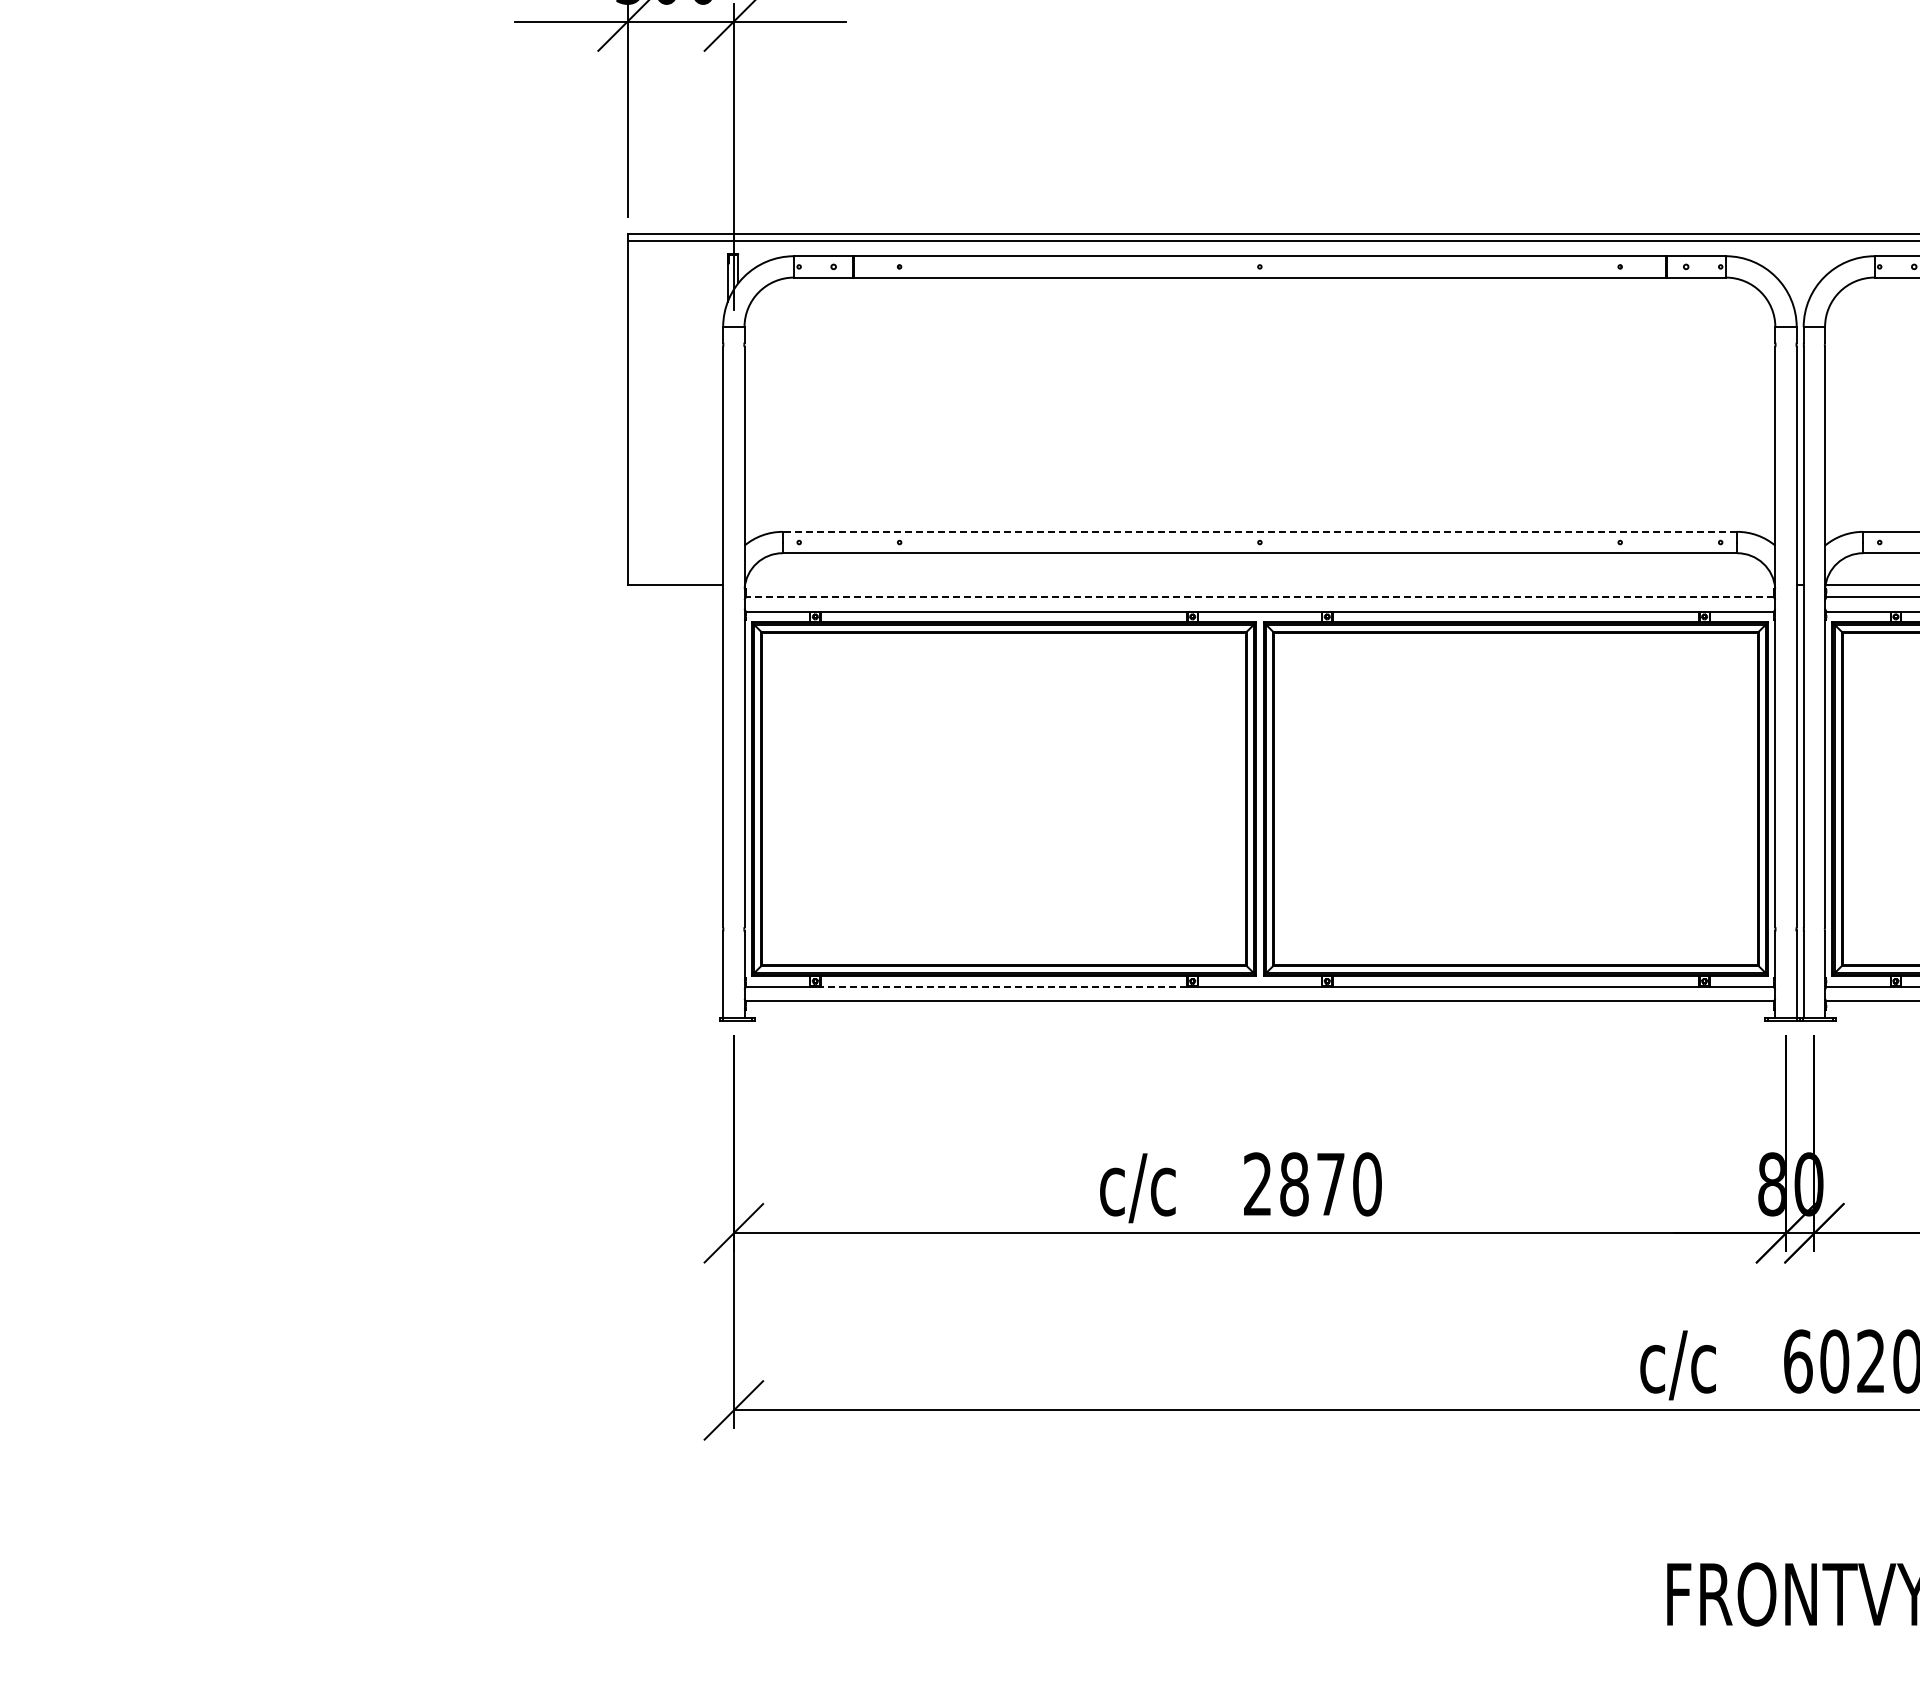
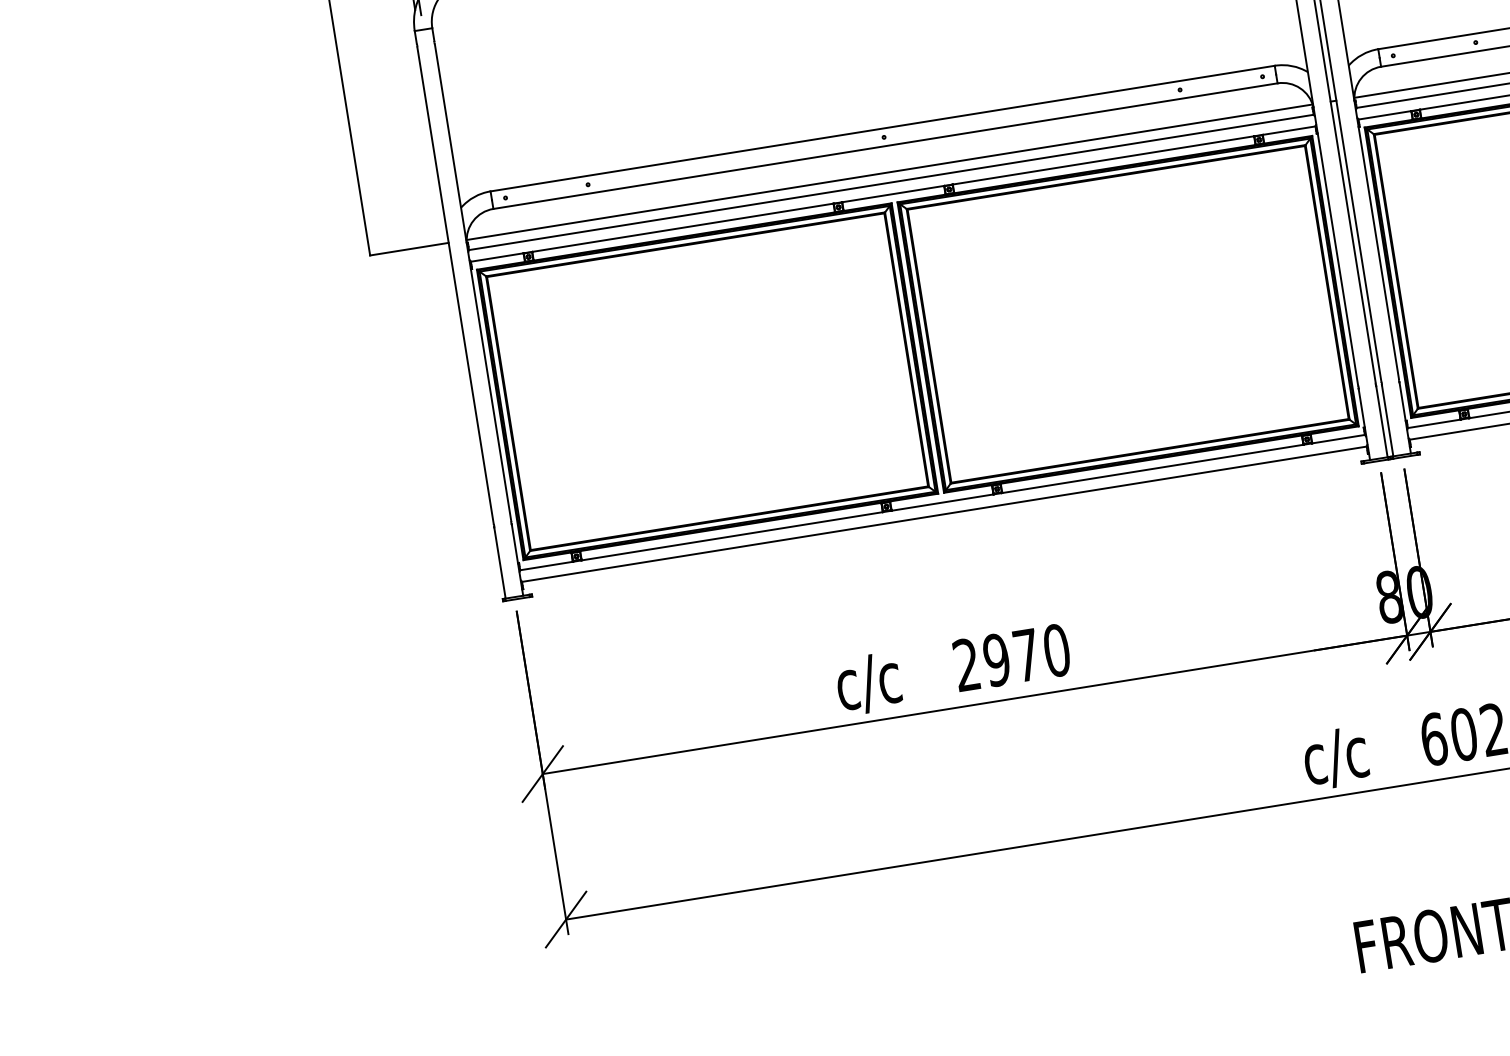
line: (1259, 531) -> (882, 128), dashed -> solid
line: (1259, 585) -> (889, 172), added
line: (1259, 597) -> (890, 182), dashed -> solid
line: (1003, 987) -> (731, 536), dashed -> solid
text: (1293, 1184) -> (996, 660), 2870 -> 2970

